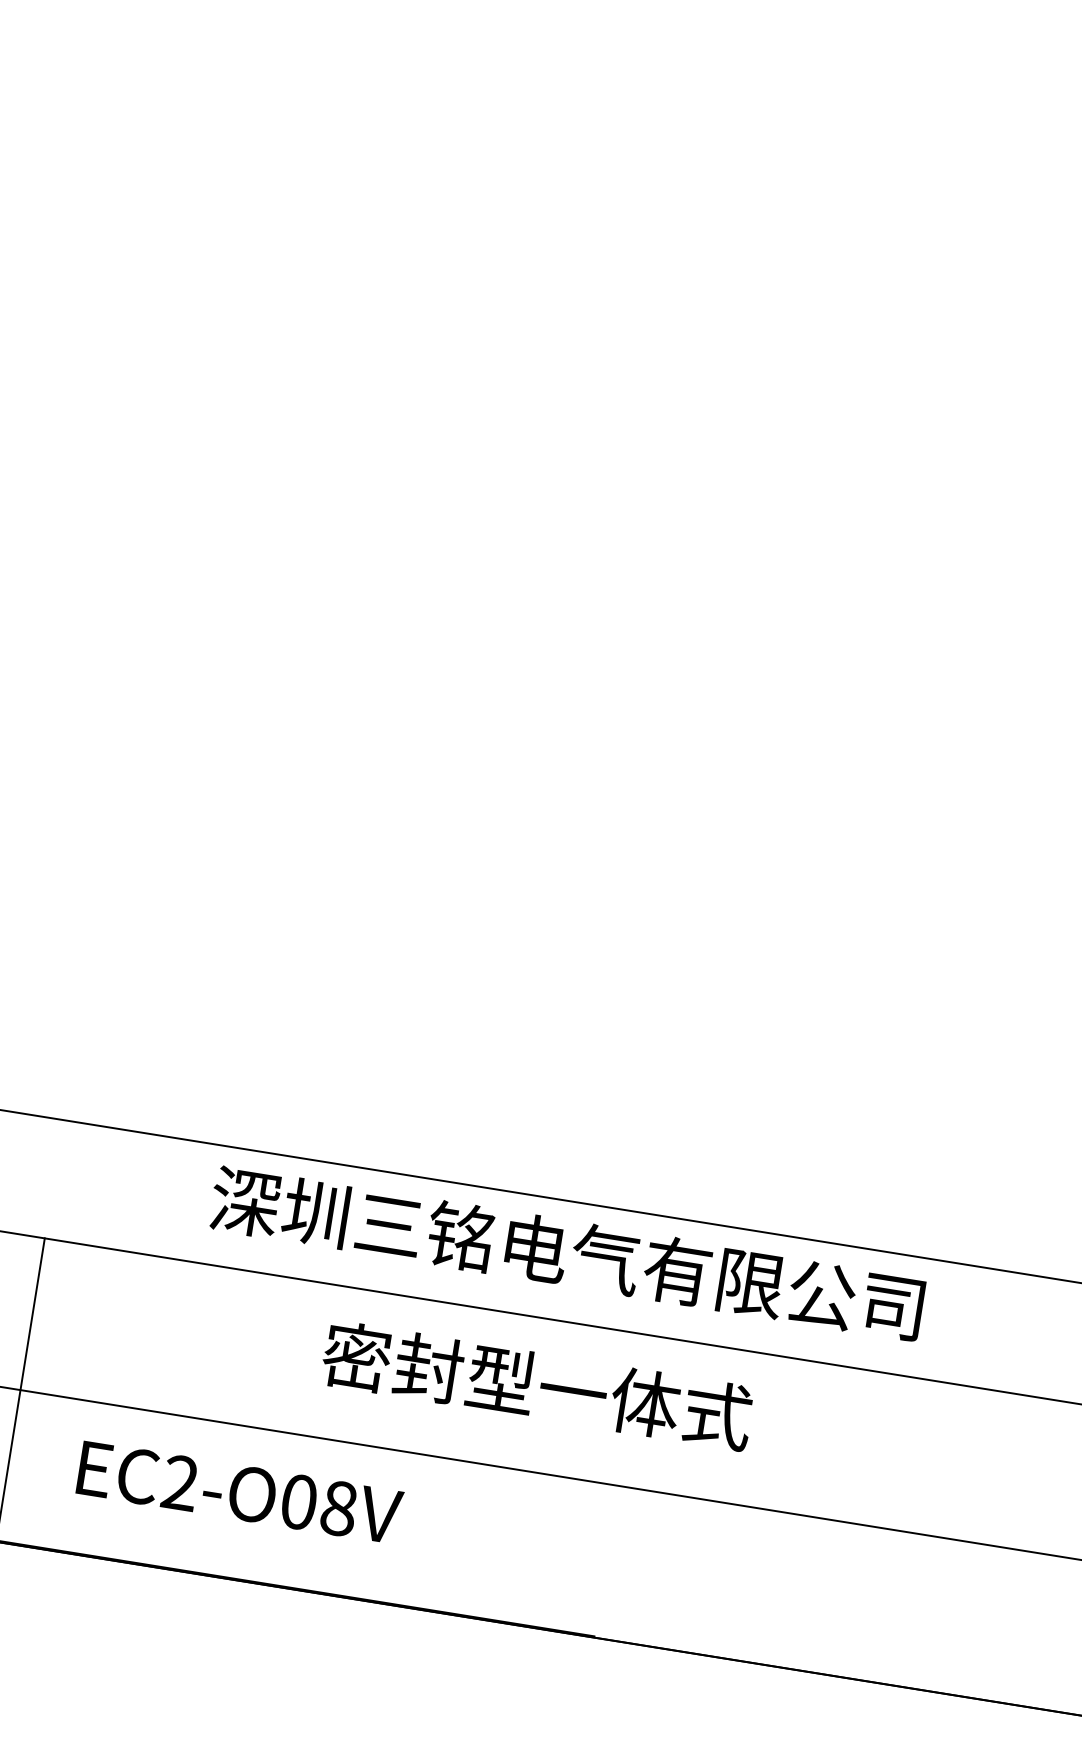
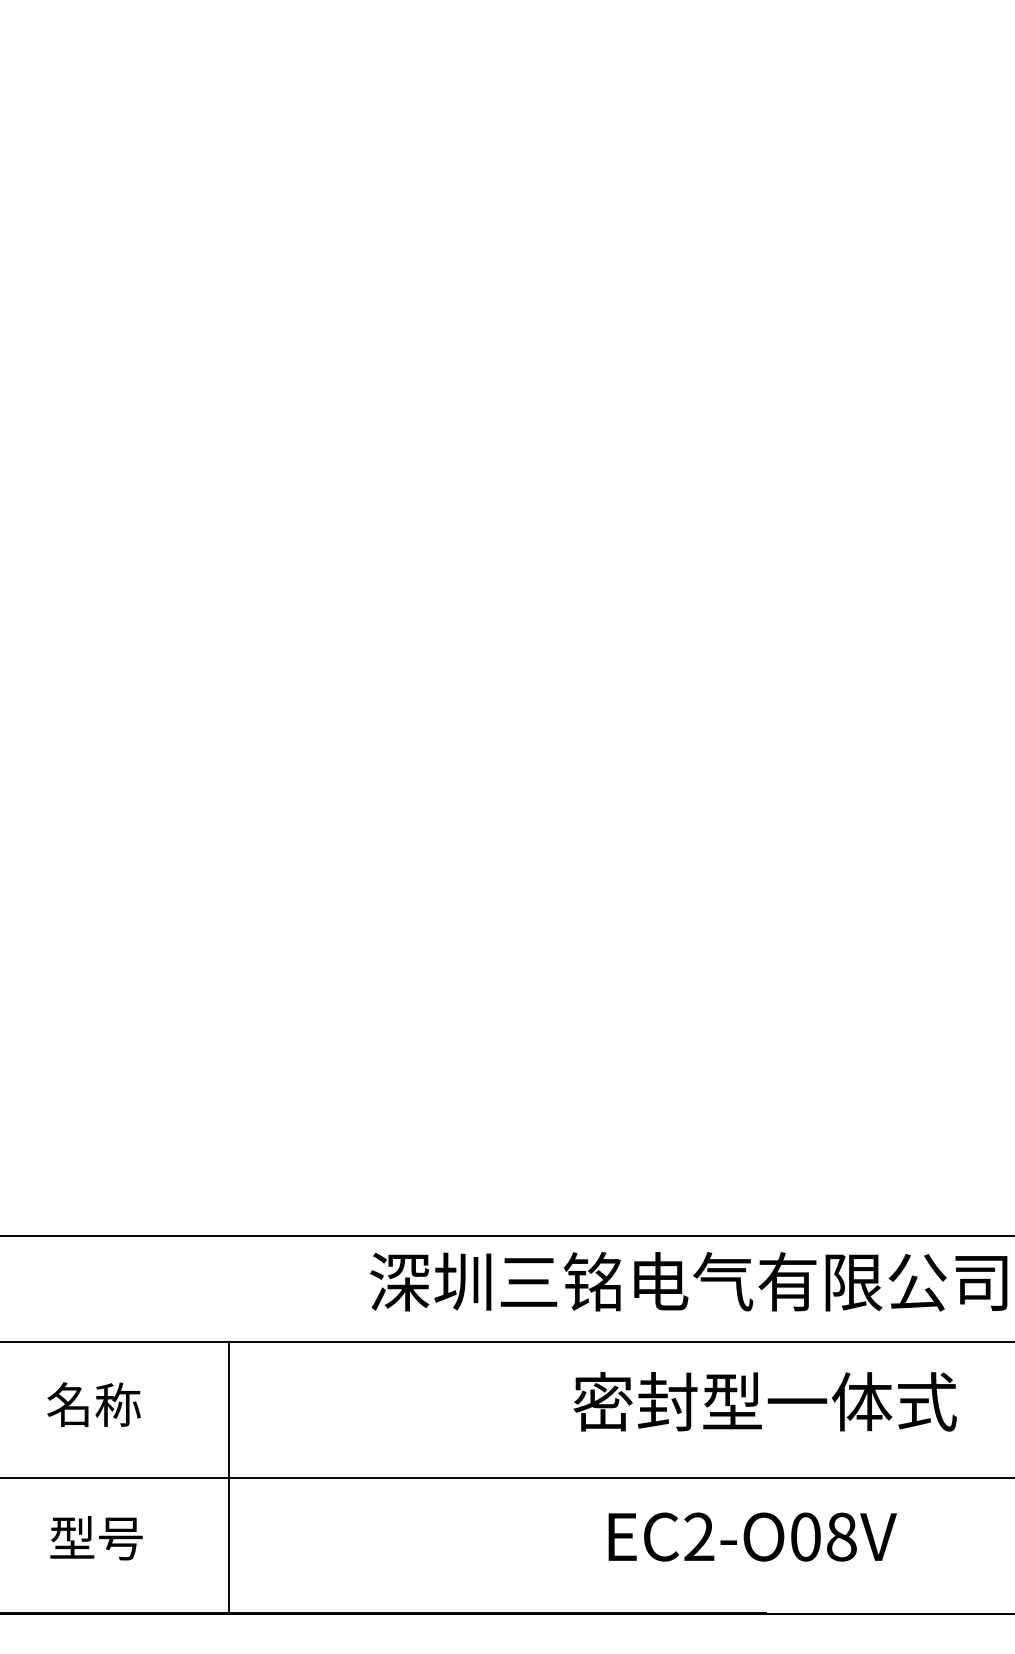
text: (536, 1385) -> (764, 1401), moved
text: (239, 1492) -> (752, 1536), moved

